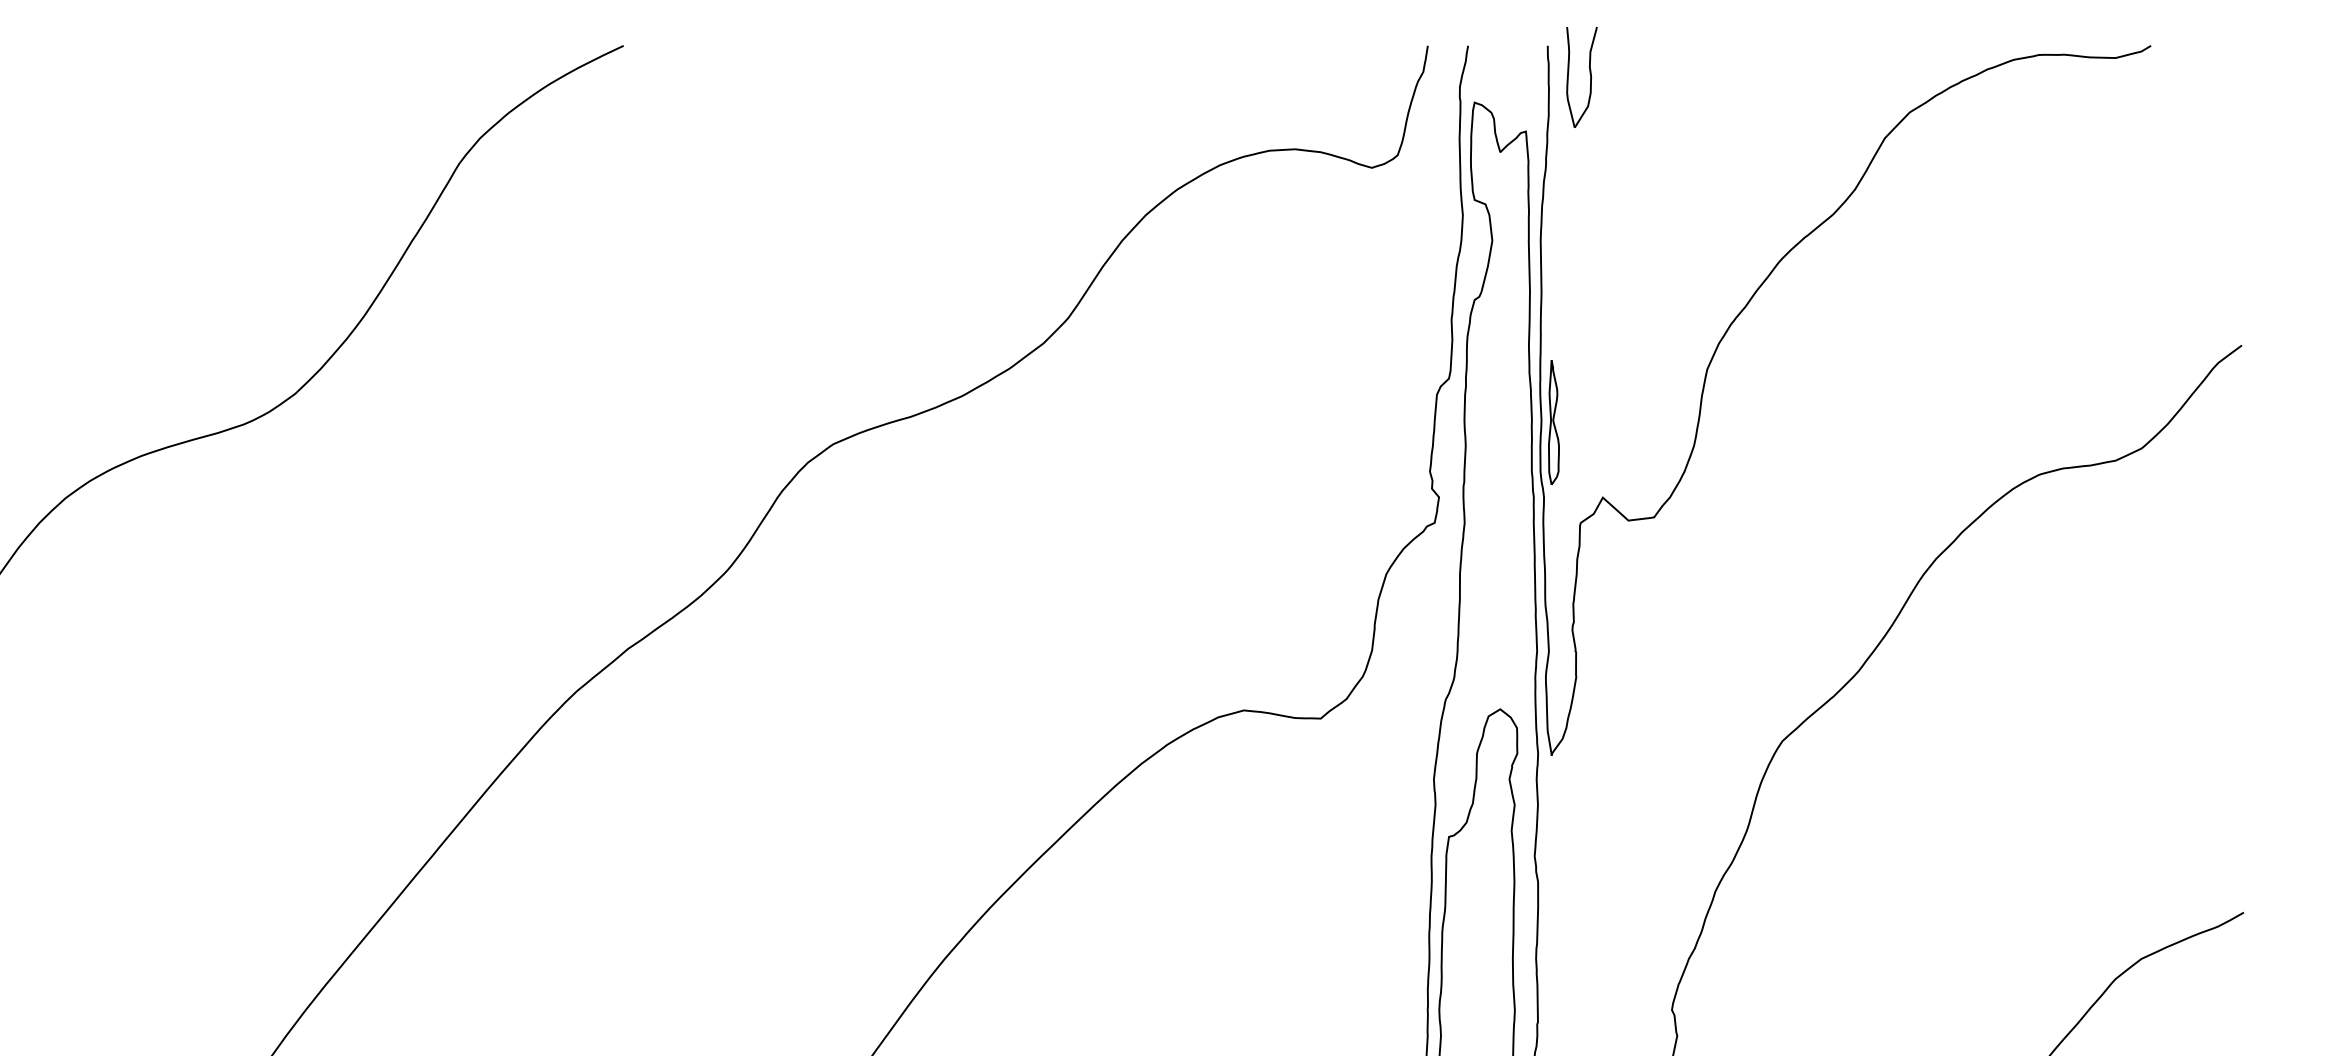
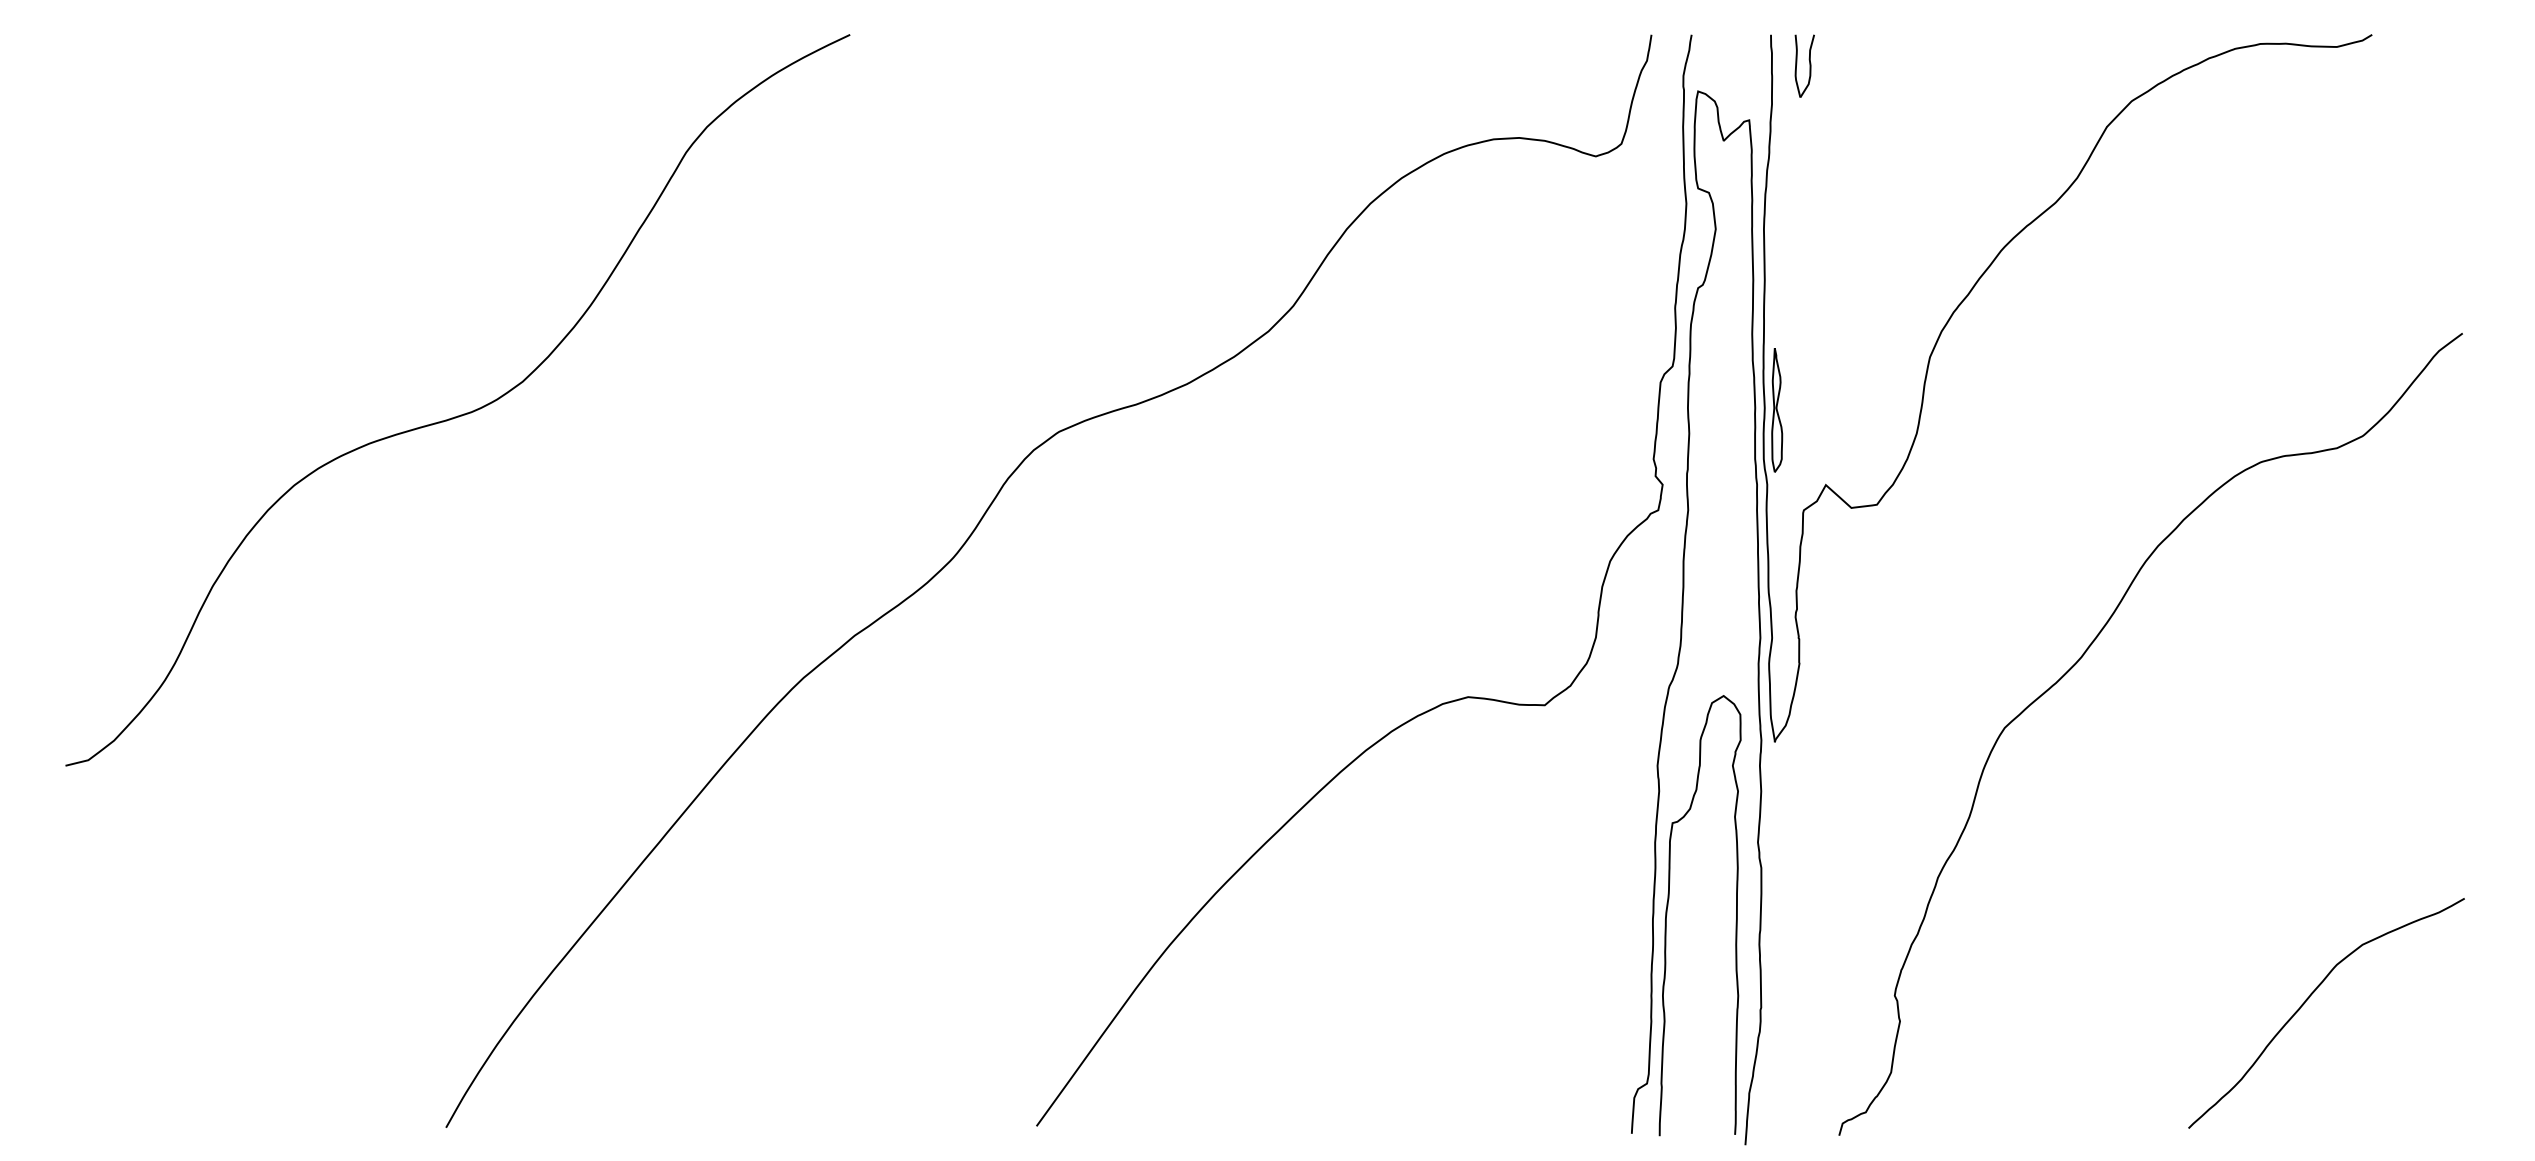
part: (1581, 76) -> (1804, 65), size x0.62

